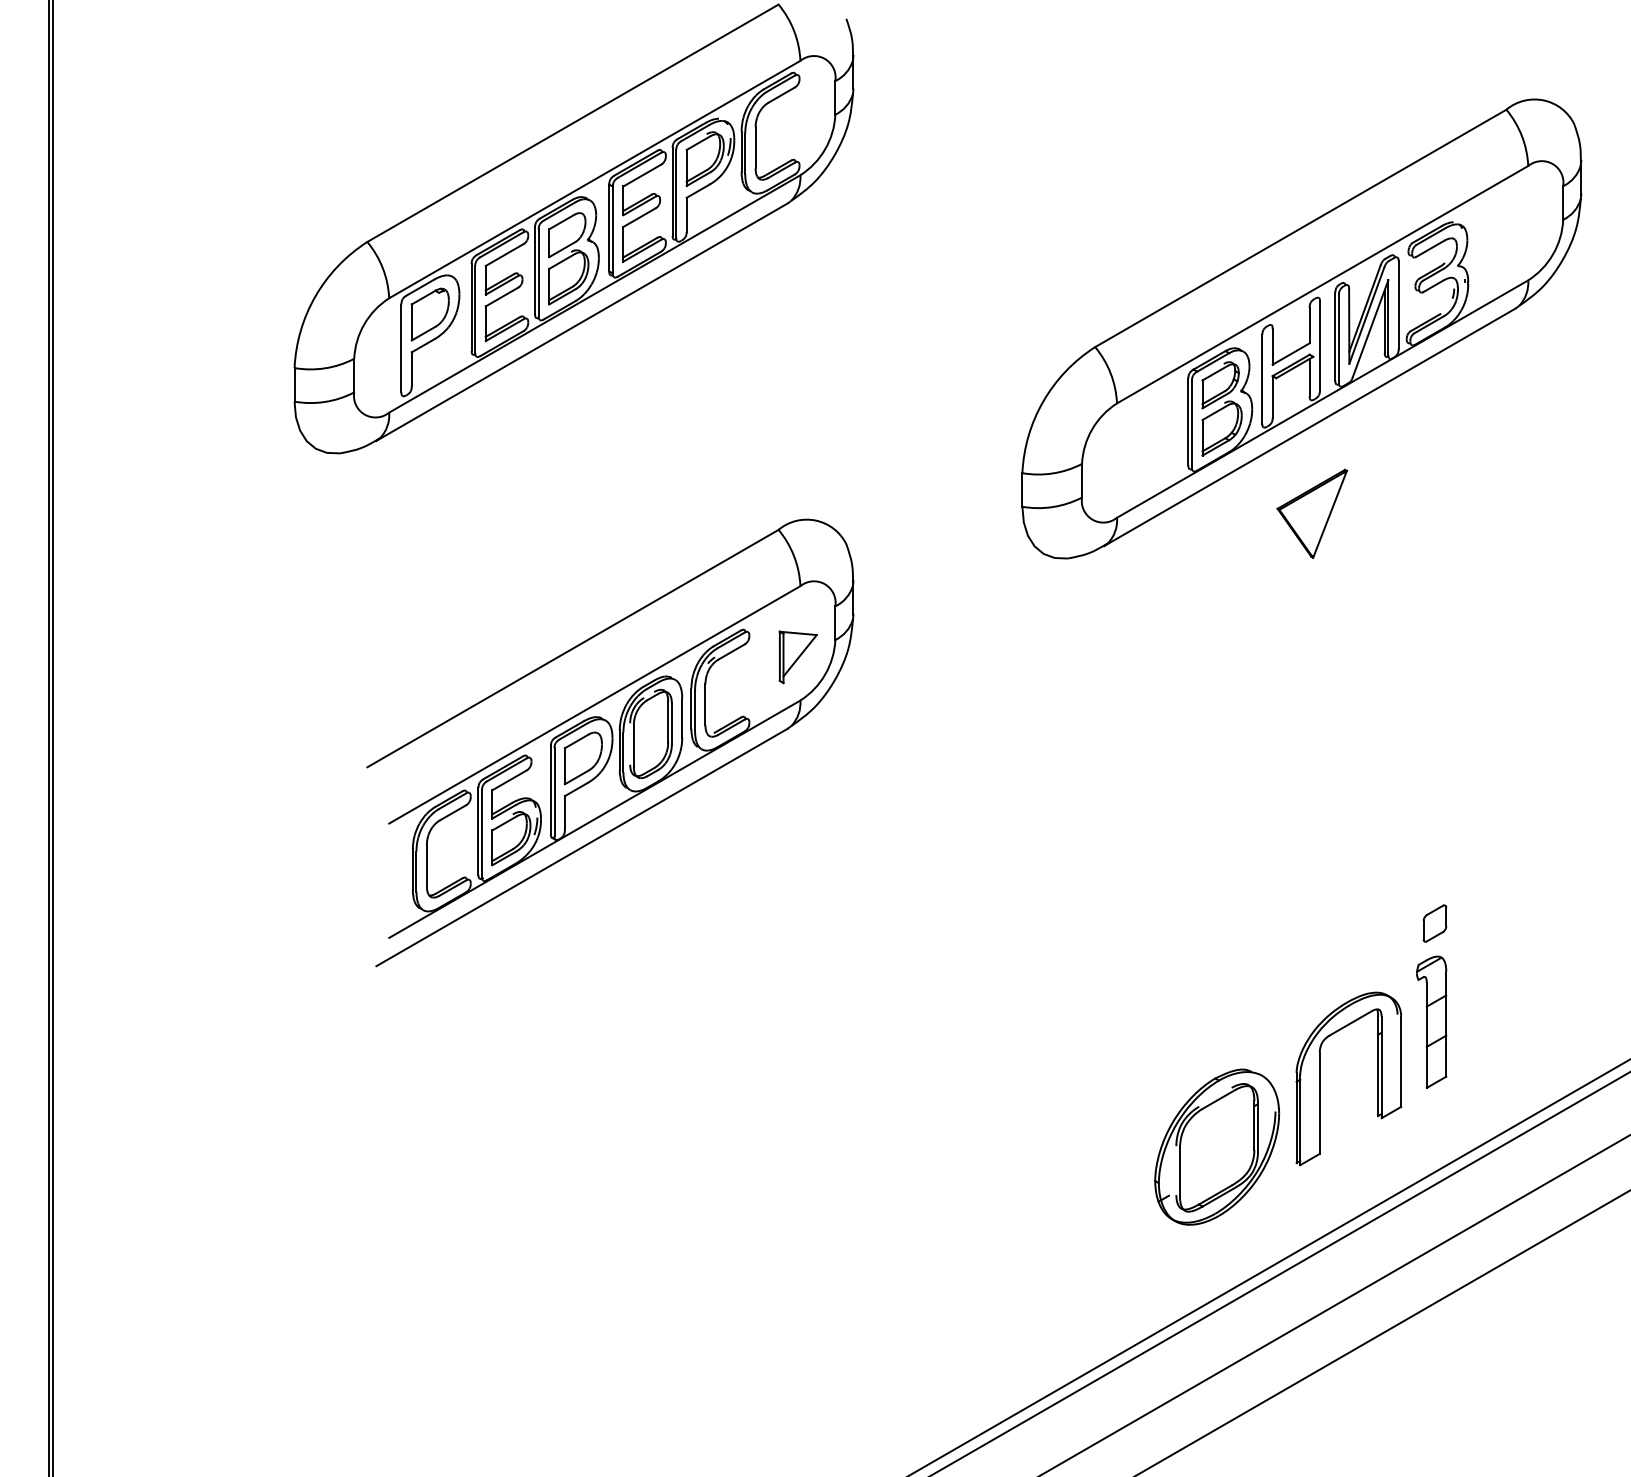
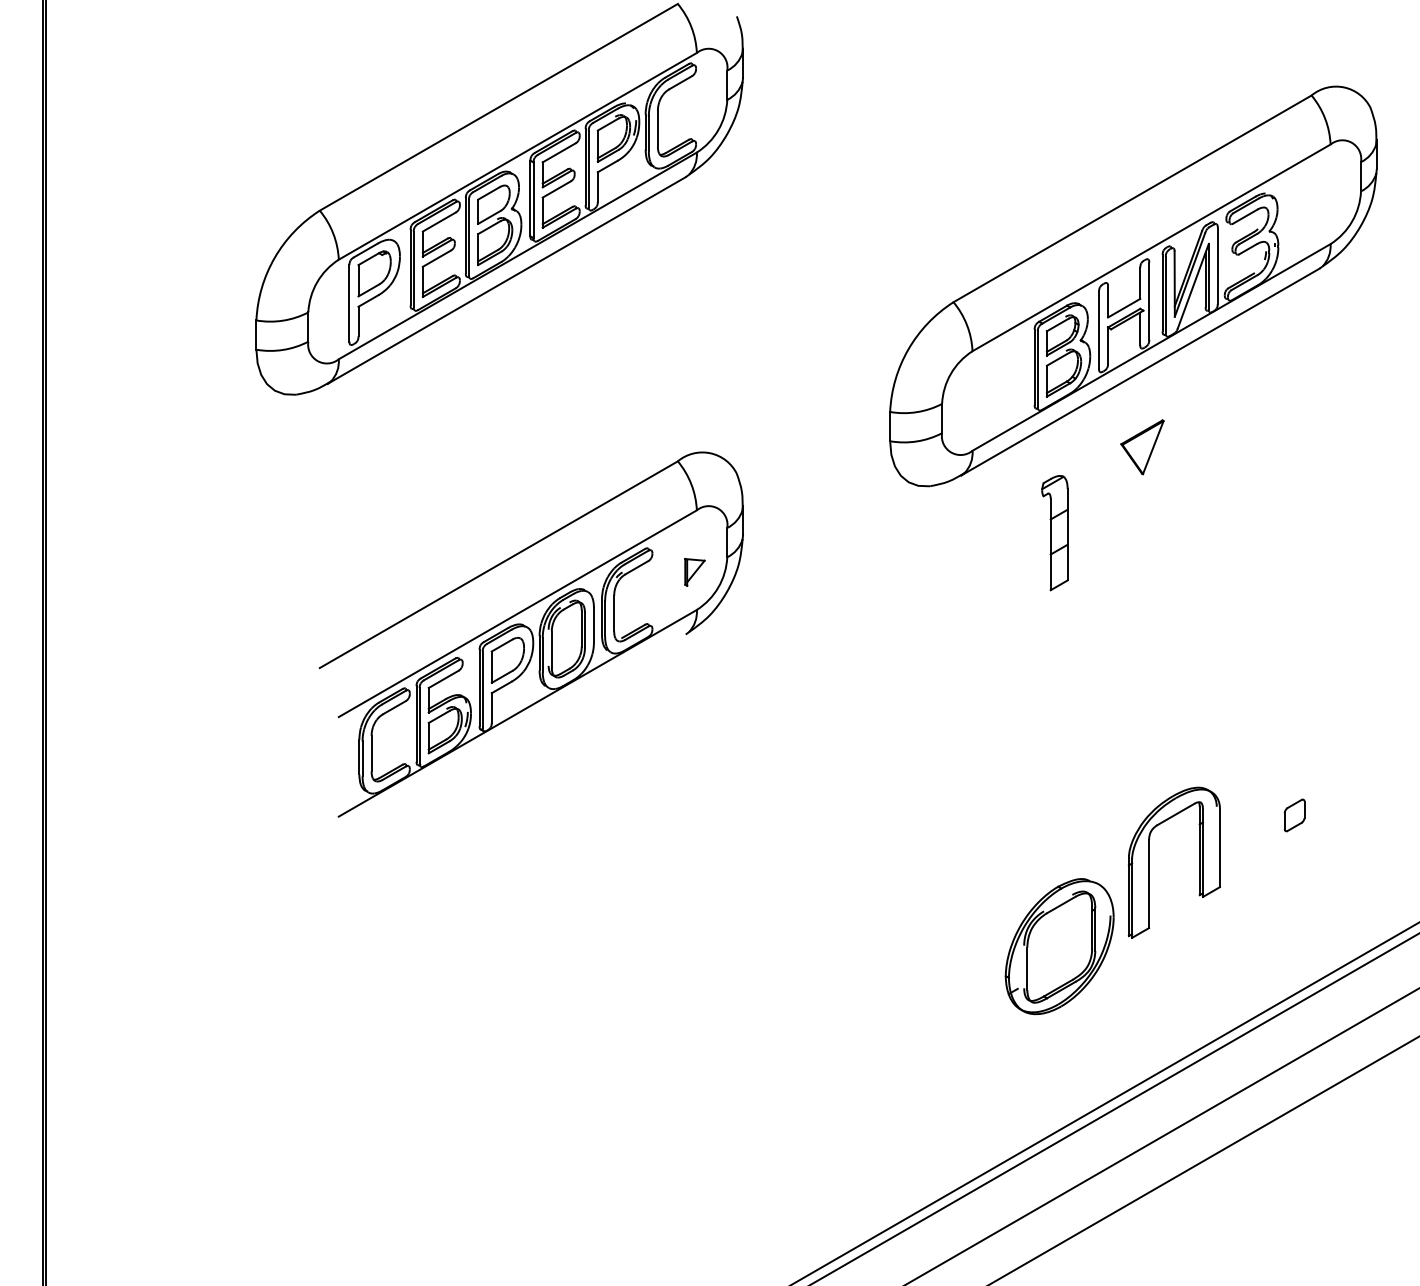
part: (1311, 513) -> (1141, 447), size x0.7
part: (797, 657) -> (694, 572), size x0.6
line: (581, 847) -> (506, 737), removed
part: (1434, 923) -> (1294, 815), moved
part: (1431, 1021) -> (1054, 532), moved
part: (1320, 1078) -> (1149, 862), moved
part: (1216, 1146) -> (1059, 946), moved

